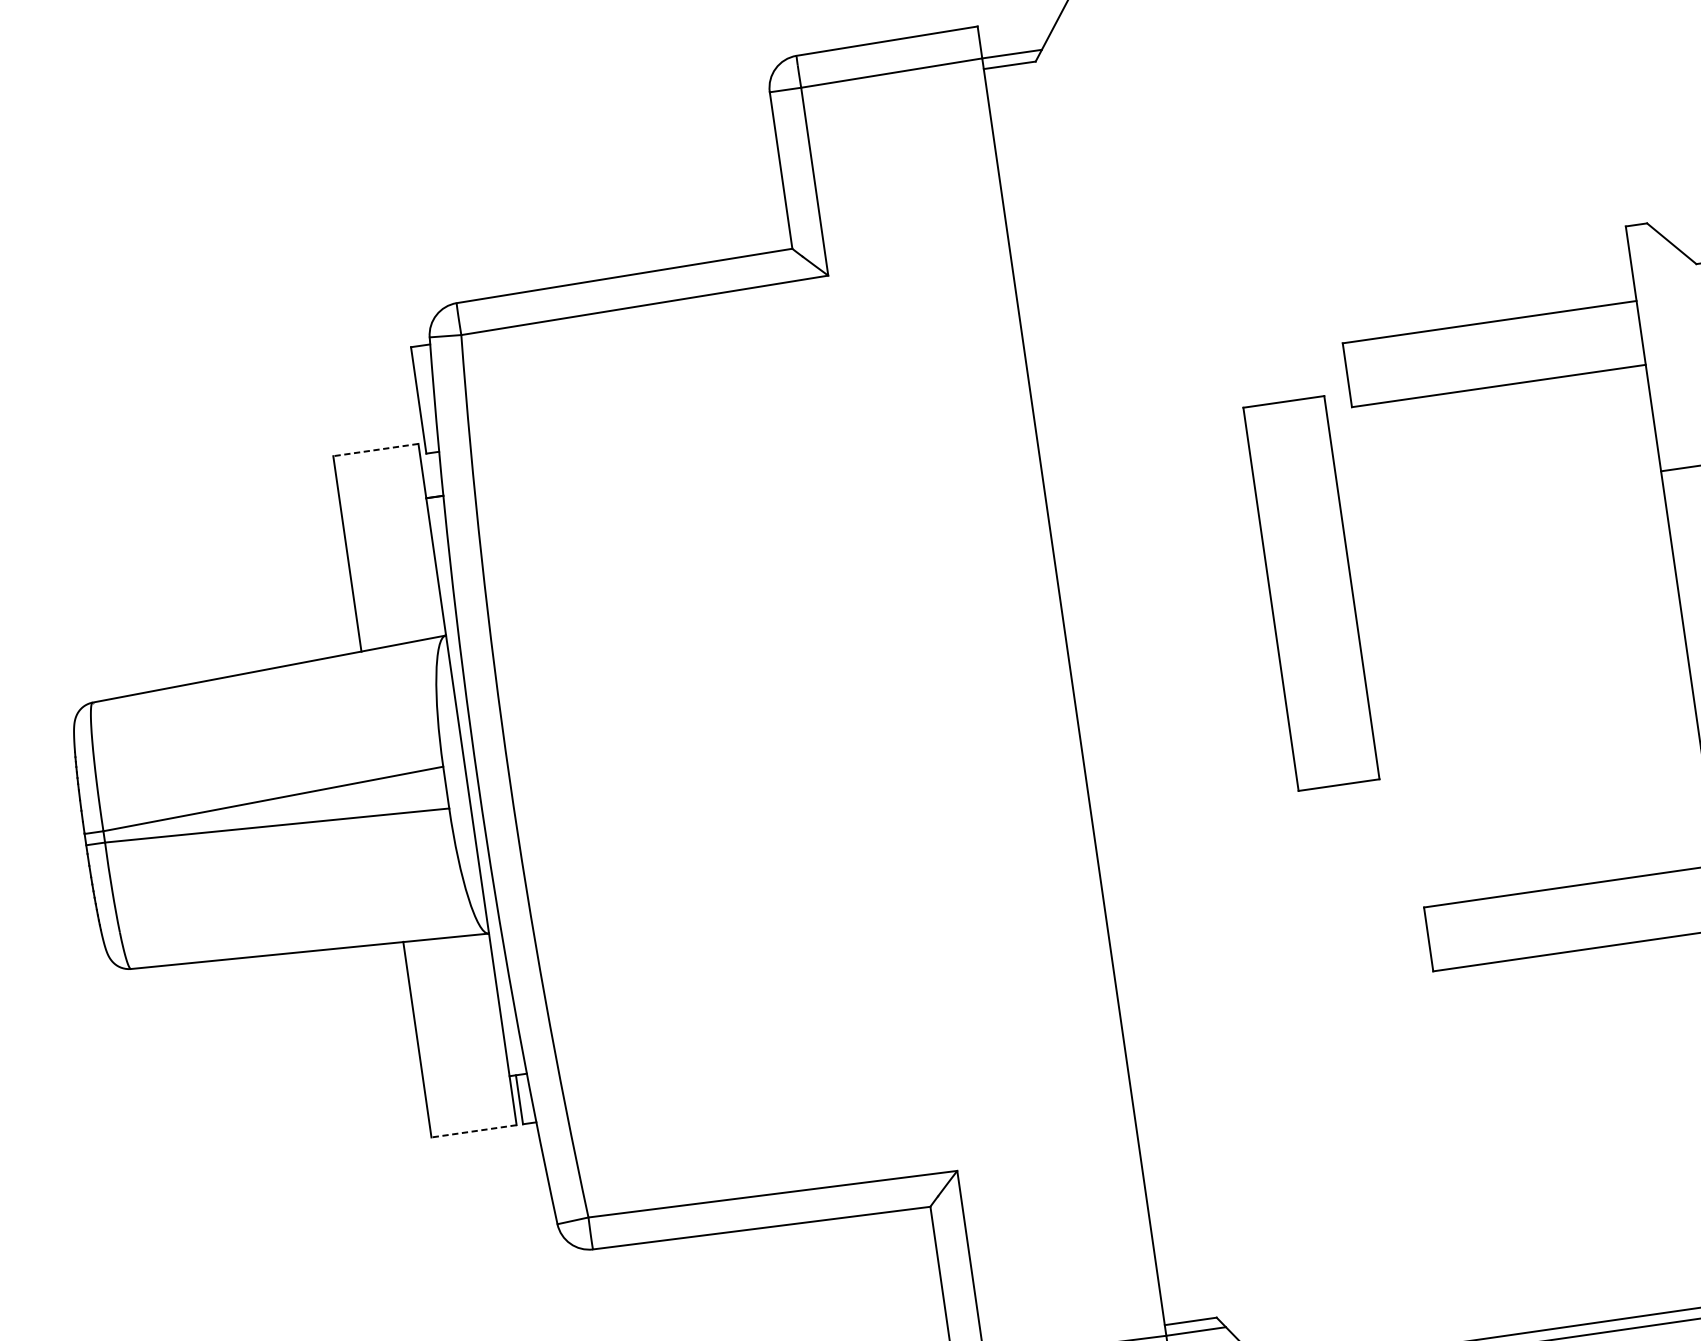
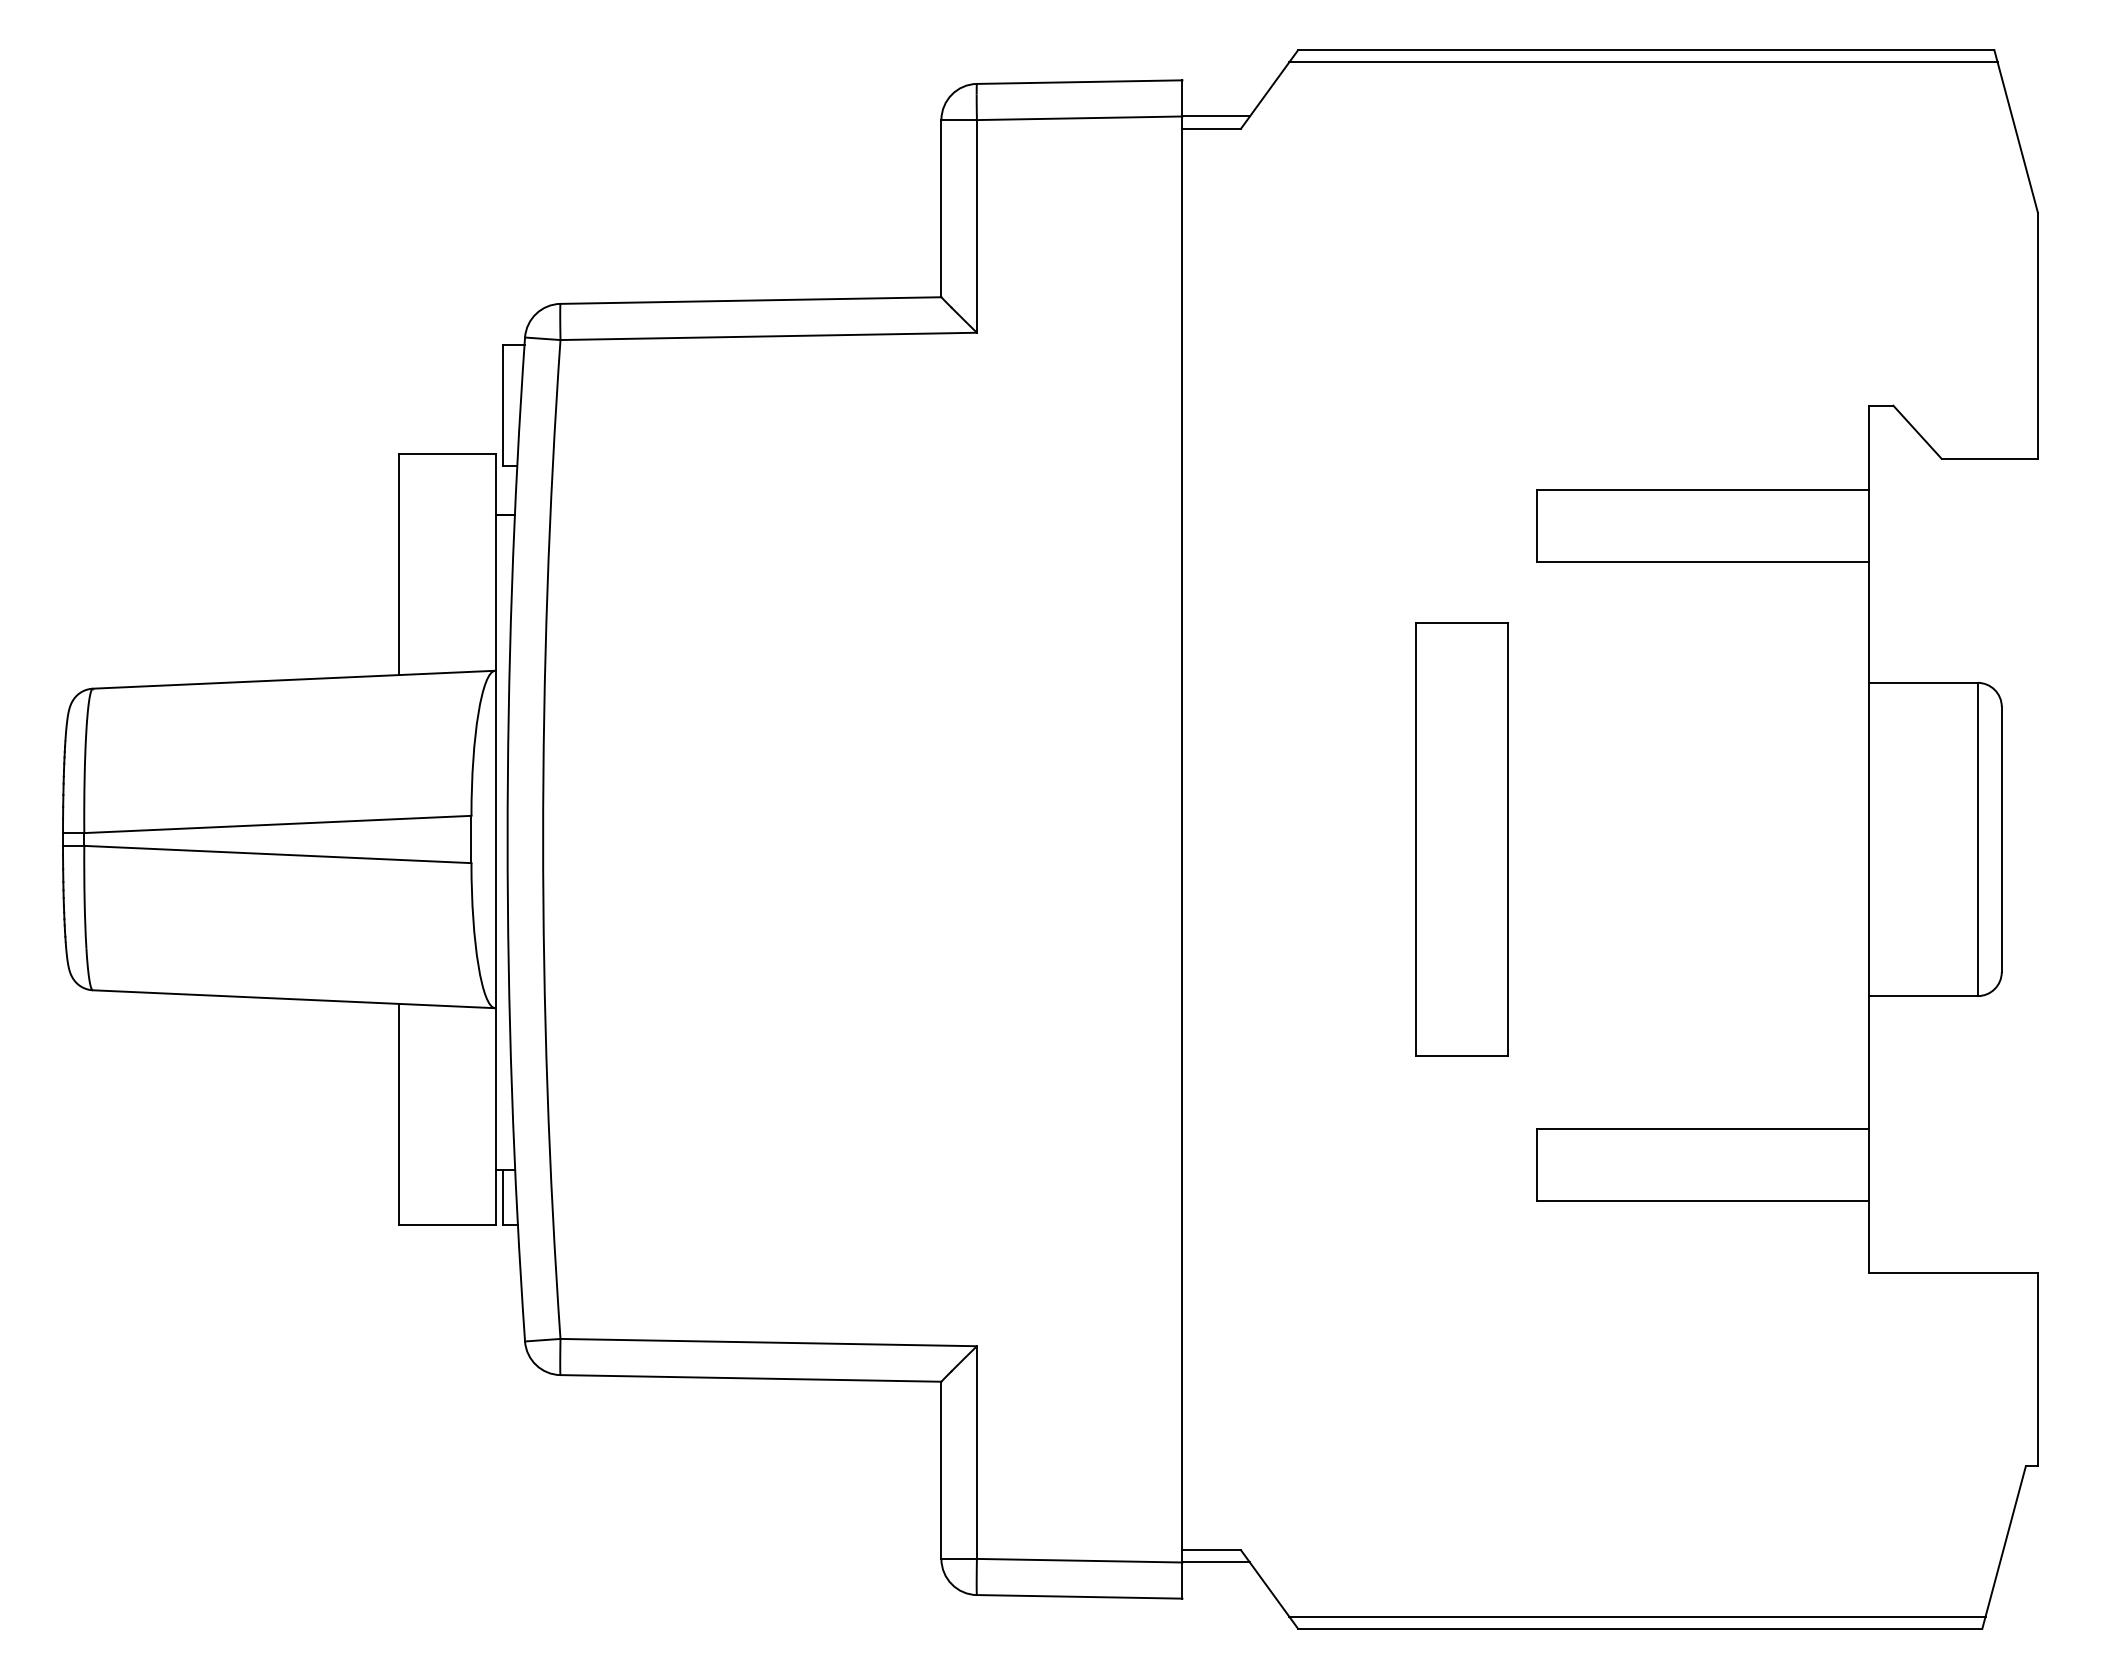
line: (375, 449) -> (446, 453), dashed -> solid
part: (1311, 593) -> (1461, 839), moved
line: (473, 1131) -> (446, 1225), dashed -> solid

